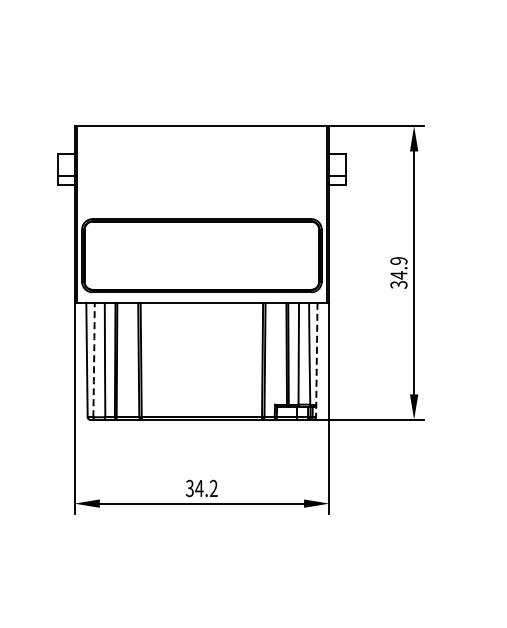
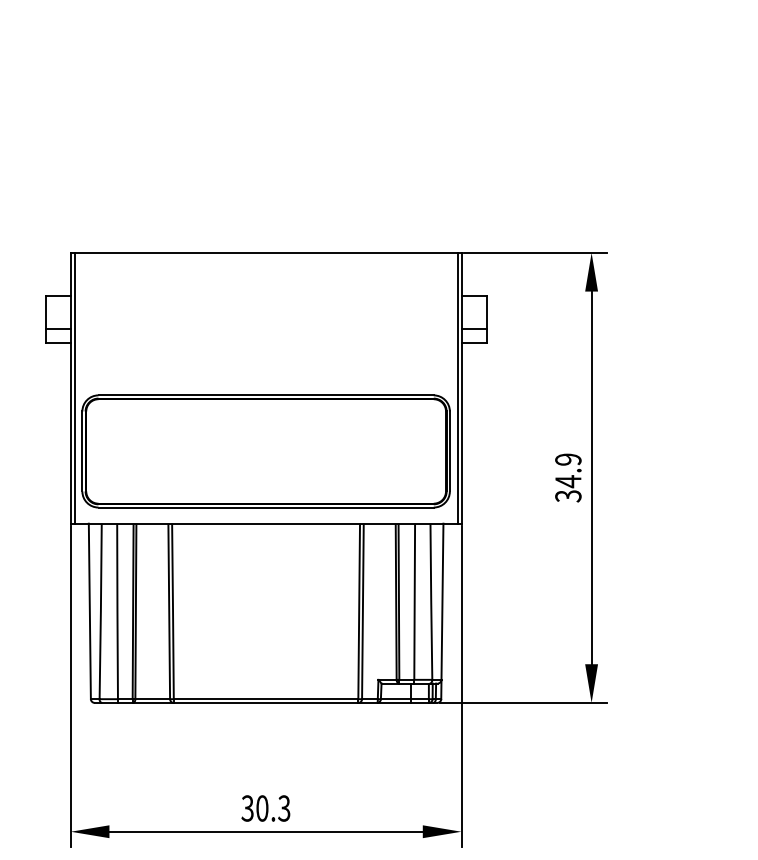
arc: (94, 360) -> (101, 612), dashed -> solid
line: (316, 360) -> (441, 612), dashed -> solid
text: (206, 488) -> (273, 808), 34.2 -> 30.3

